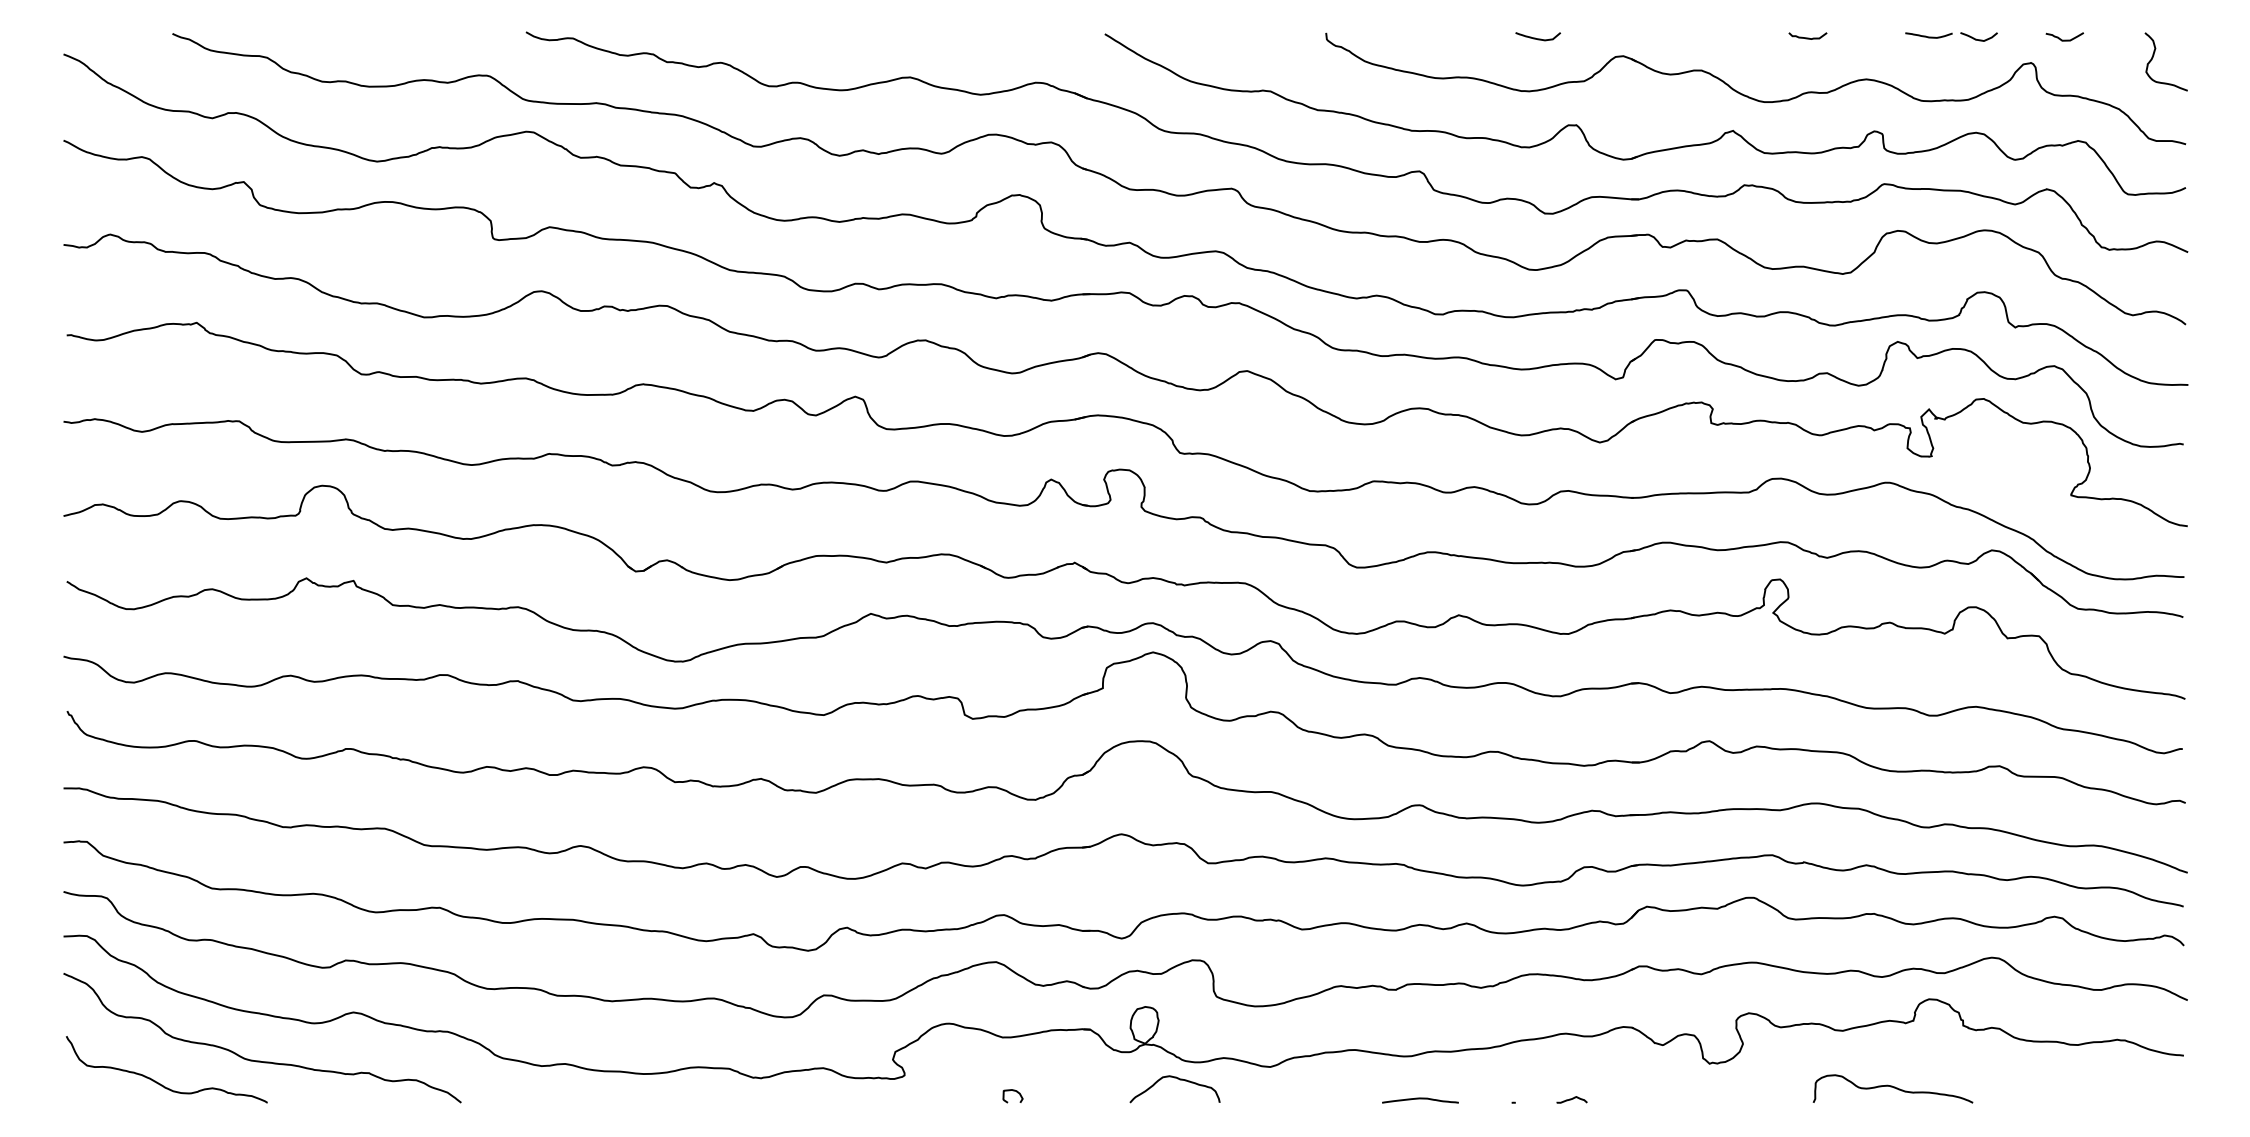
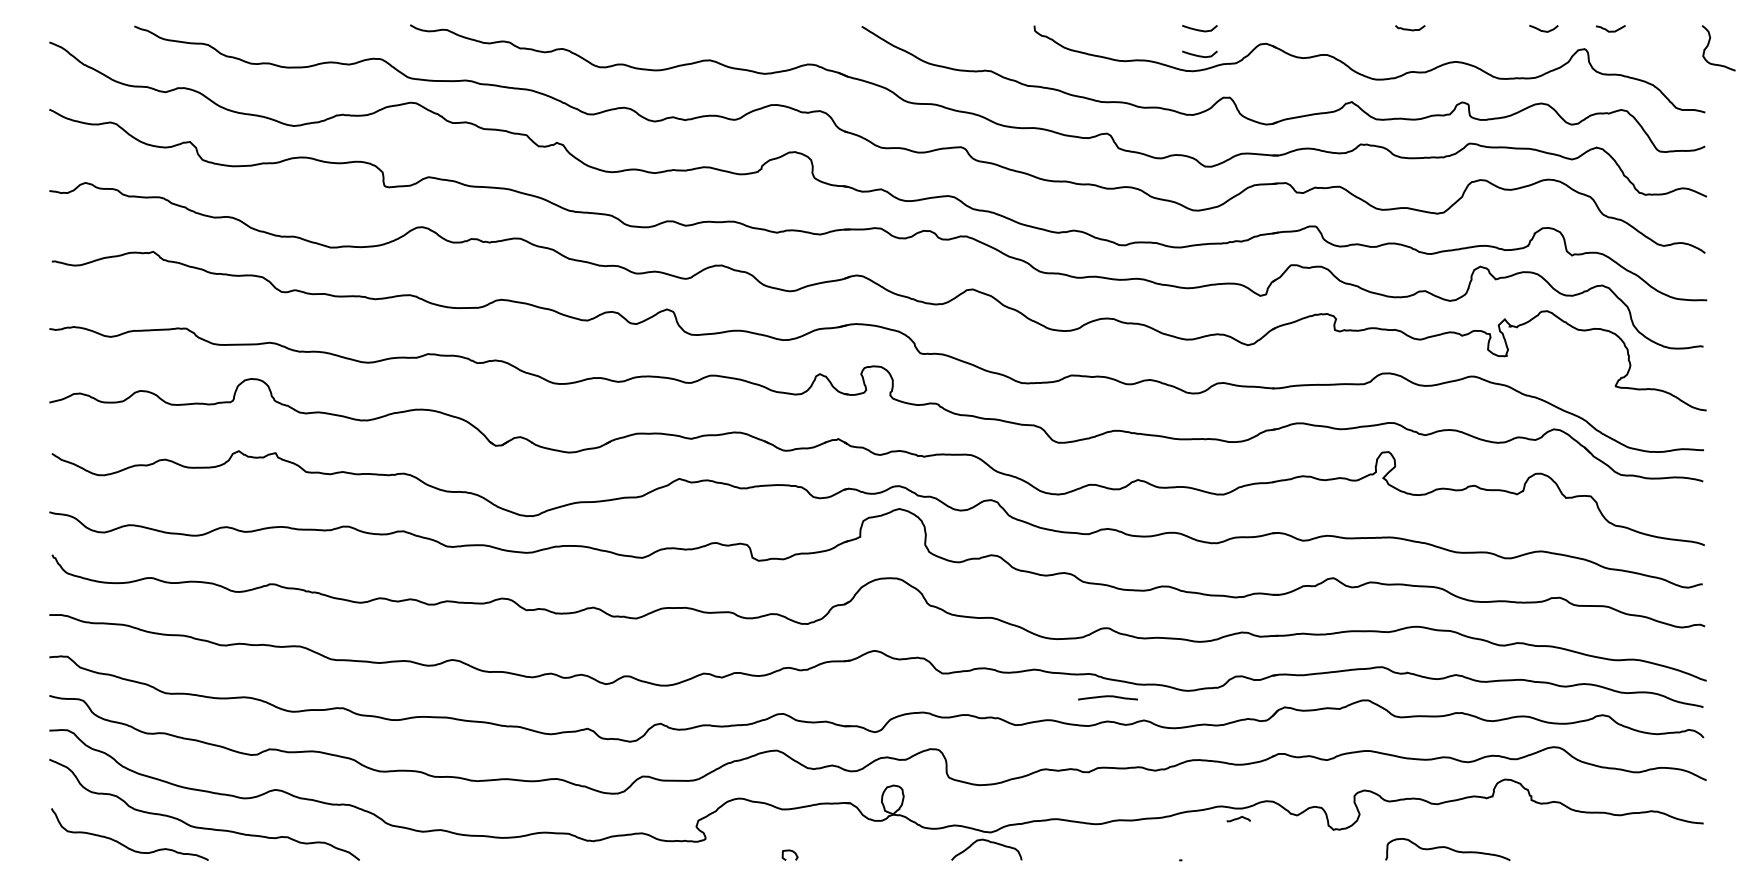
curve: (1928, 36) -> (1504, 28), removed
curve: (2154, 55) -> (1709, 43), moved
curve: (1537, 71) -> (1199, 55), added
curve: (1179, 1080) -> (990, 842), moved
curve: (1892, 1087) -> (1447, 848), moved
curve: (1420, 1099) -> (1108, 697), moved
curve: (1571, 1099) -> (1238, 818), moved

